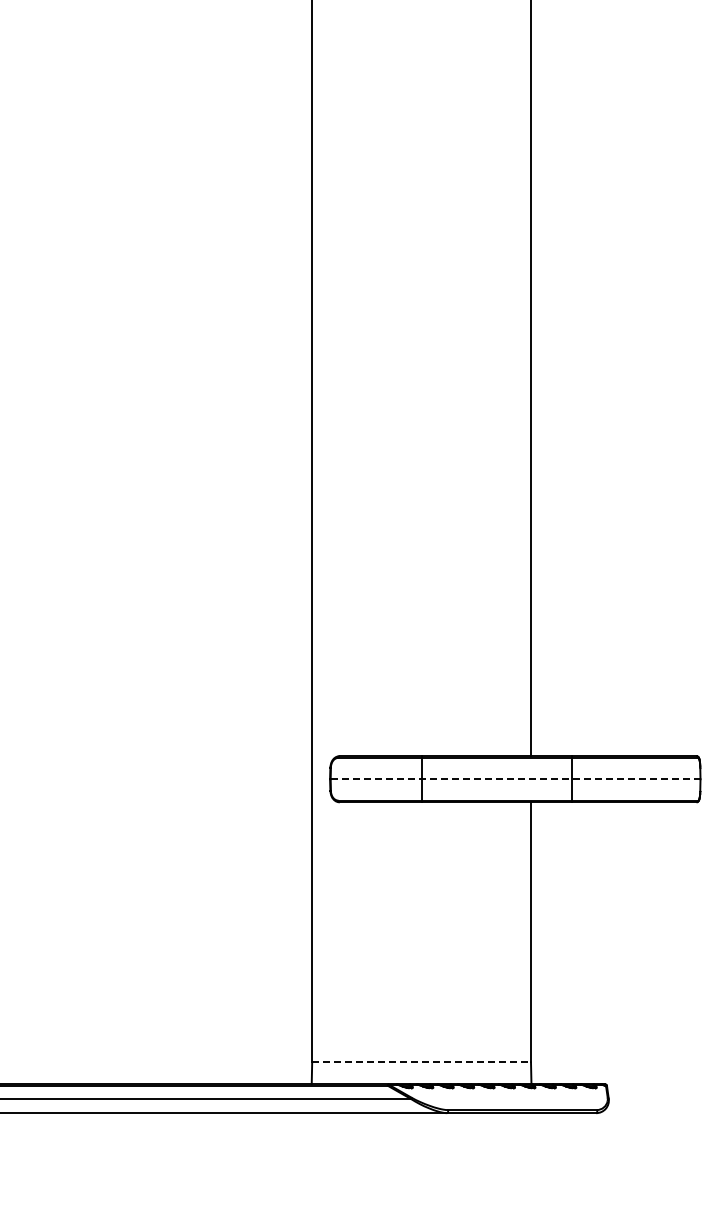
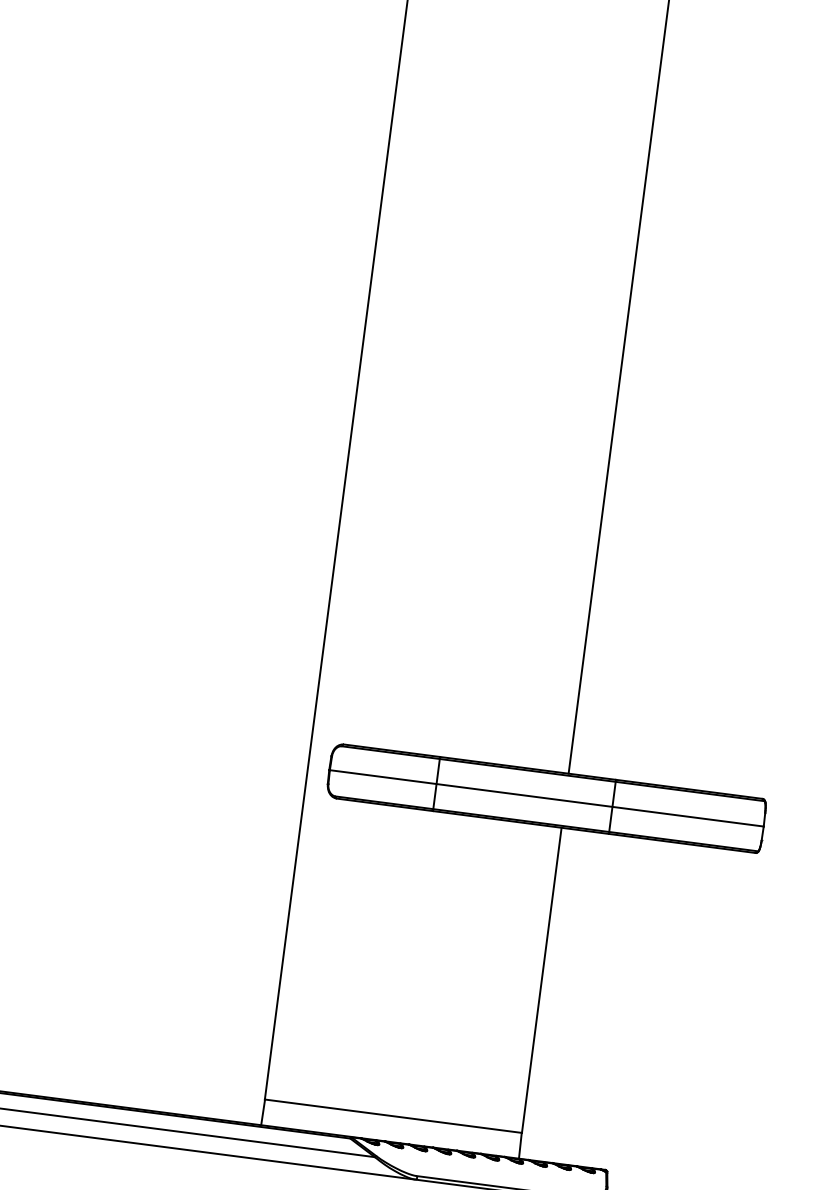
line: (515, 779) -> (546, 798), dashed -> solid
line: (421, 1062) -> (393, 1116), dashed -> solid

